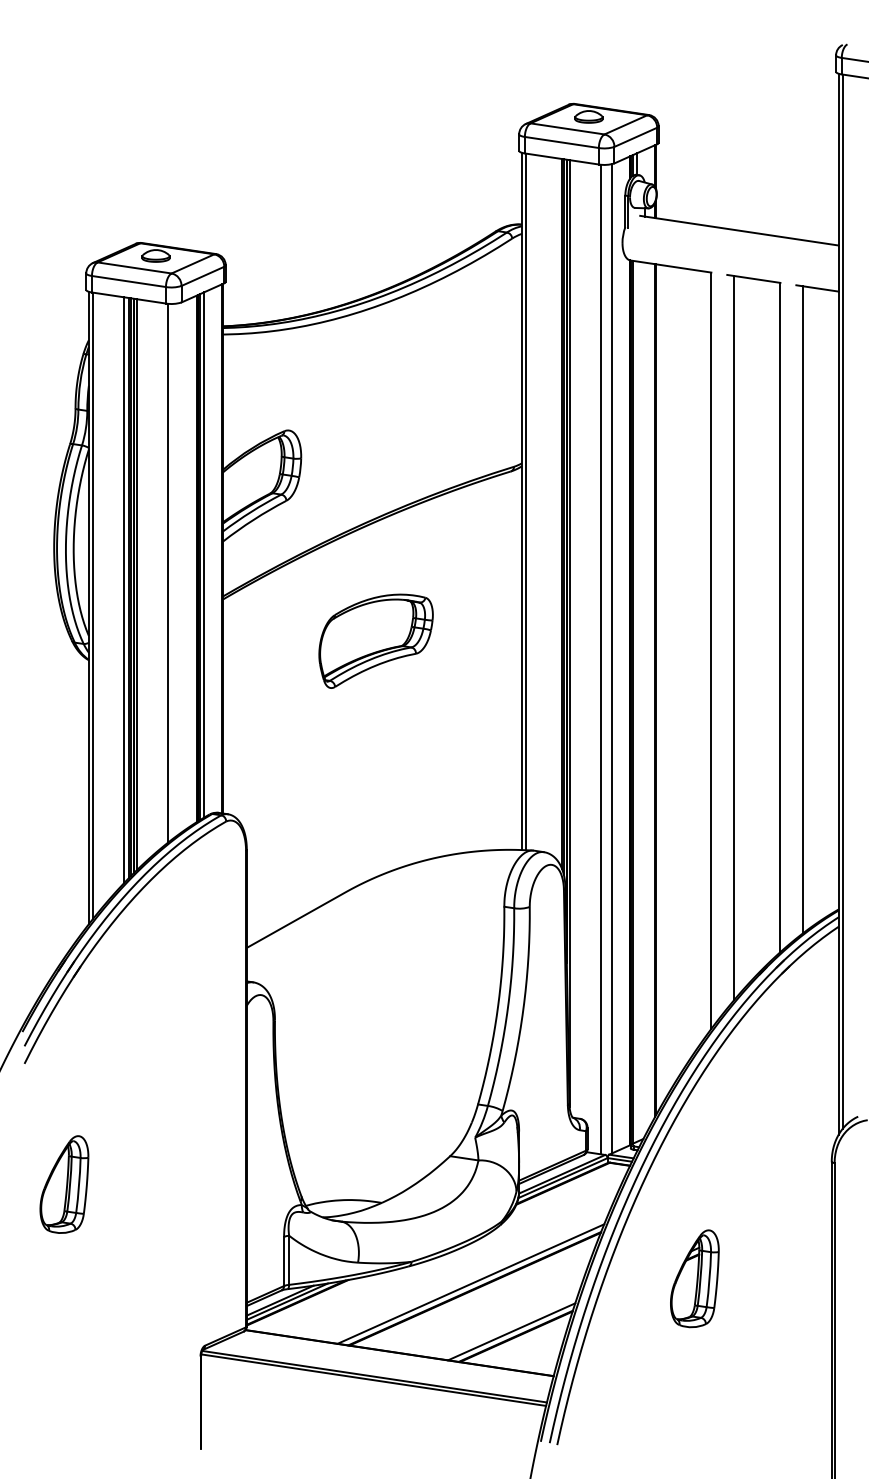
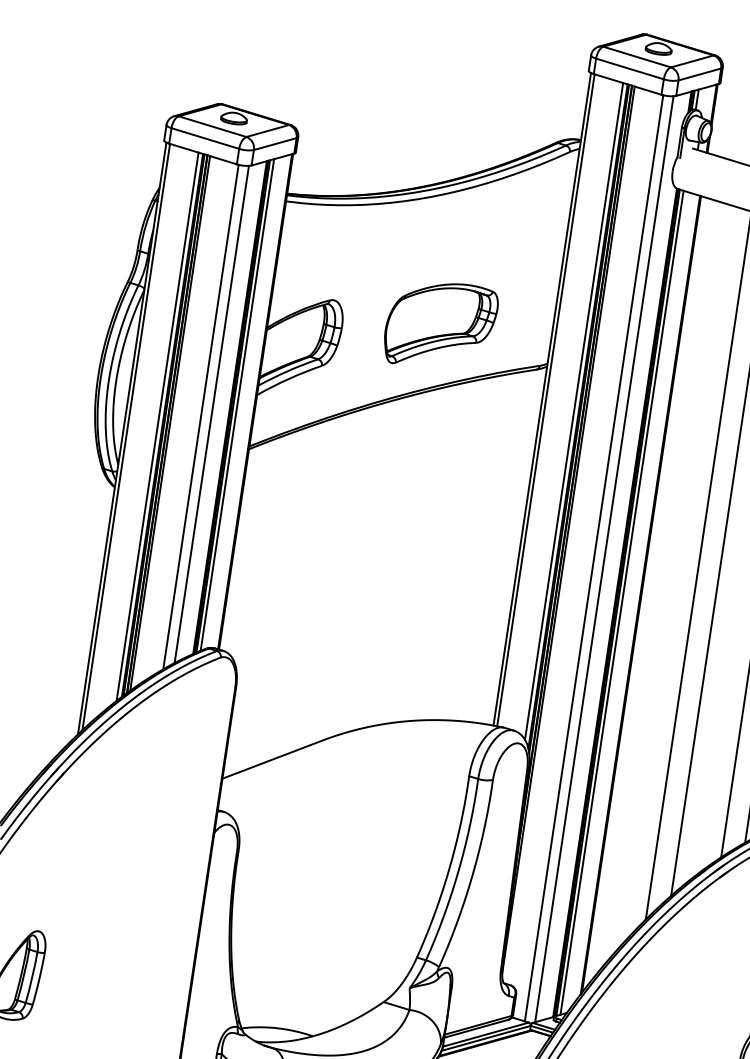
line: (556, 509) -> (573, 411), added
line: (178, 568) -> (211, 414), added
part: (375, 640) -> (440, 324), moved
line: (636, 701) -> (621, 602), added

